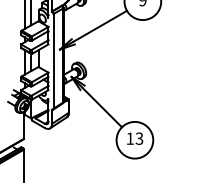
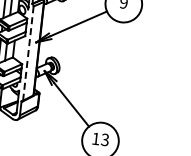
line: (53, 60) -> (28, 52), solid -> dashed

